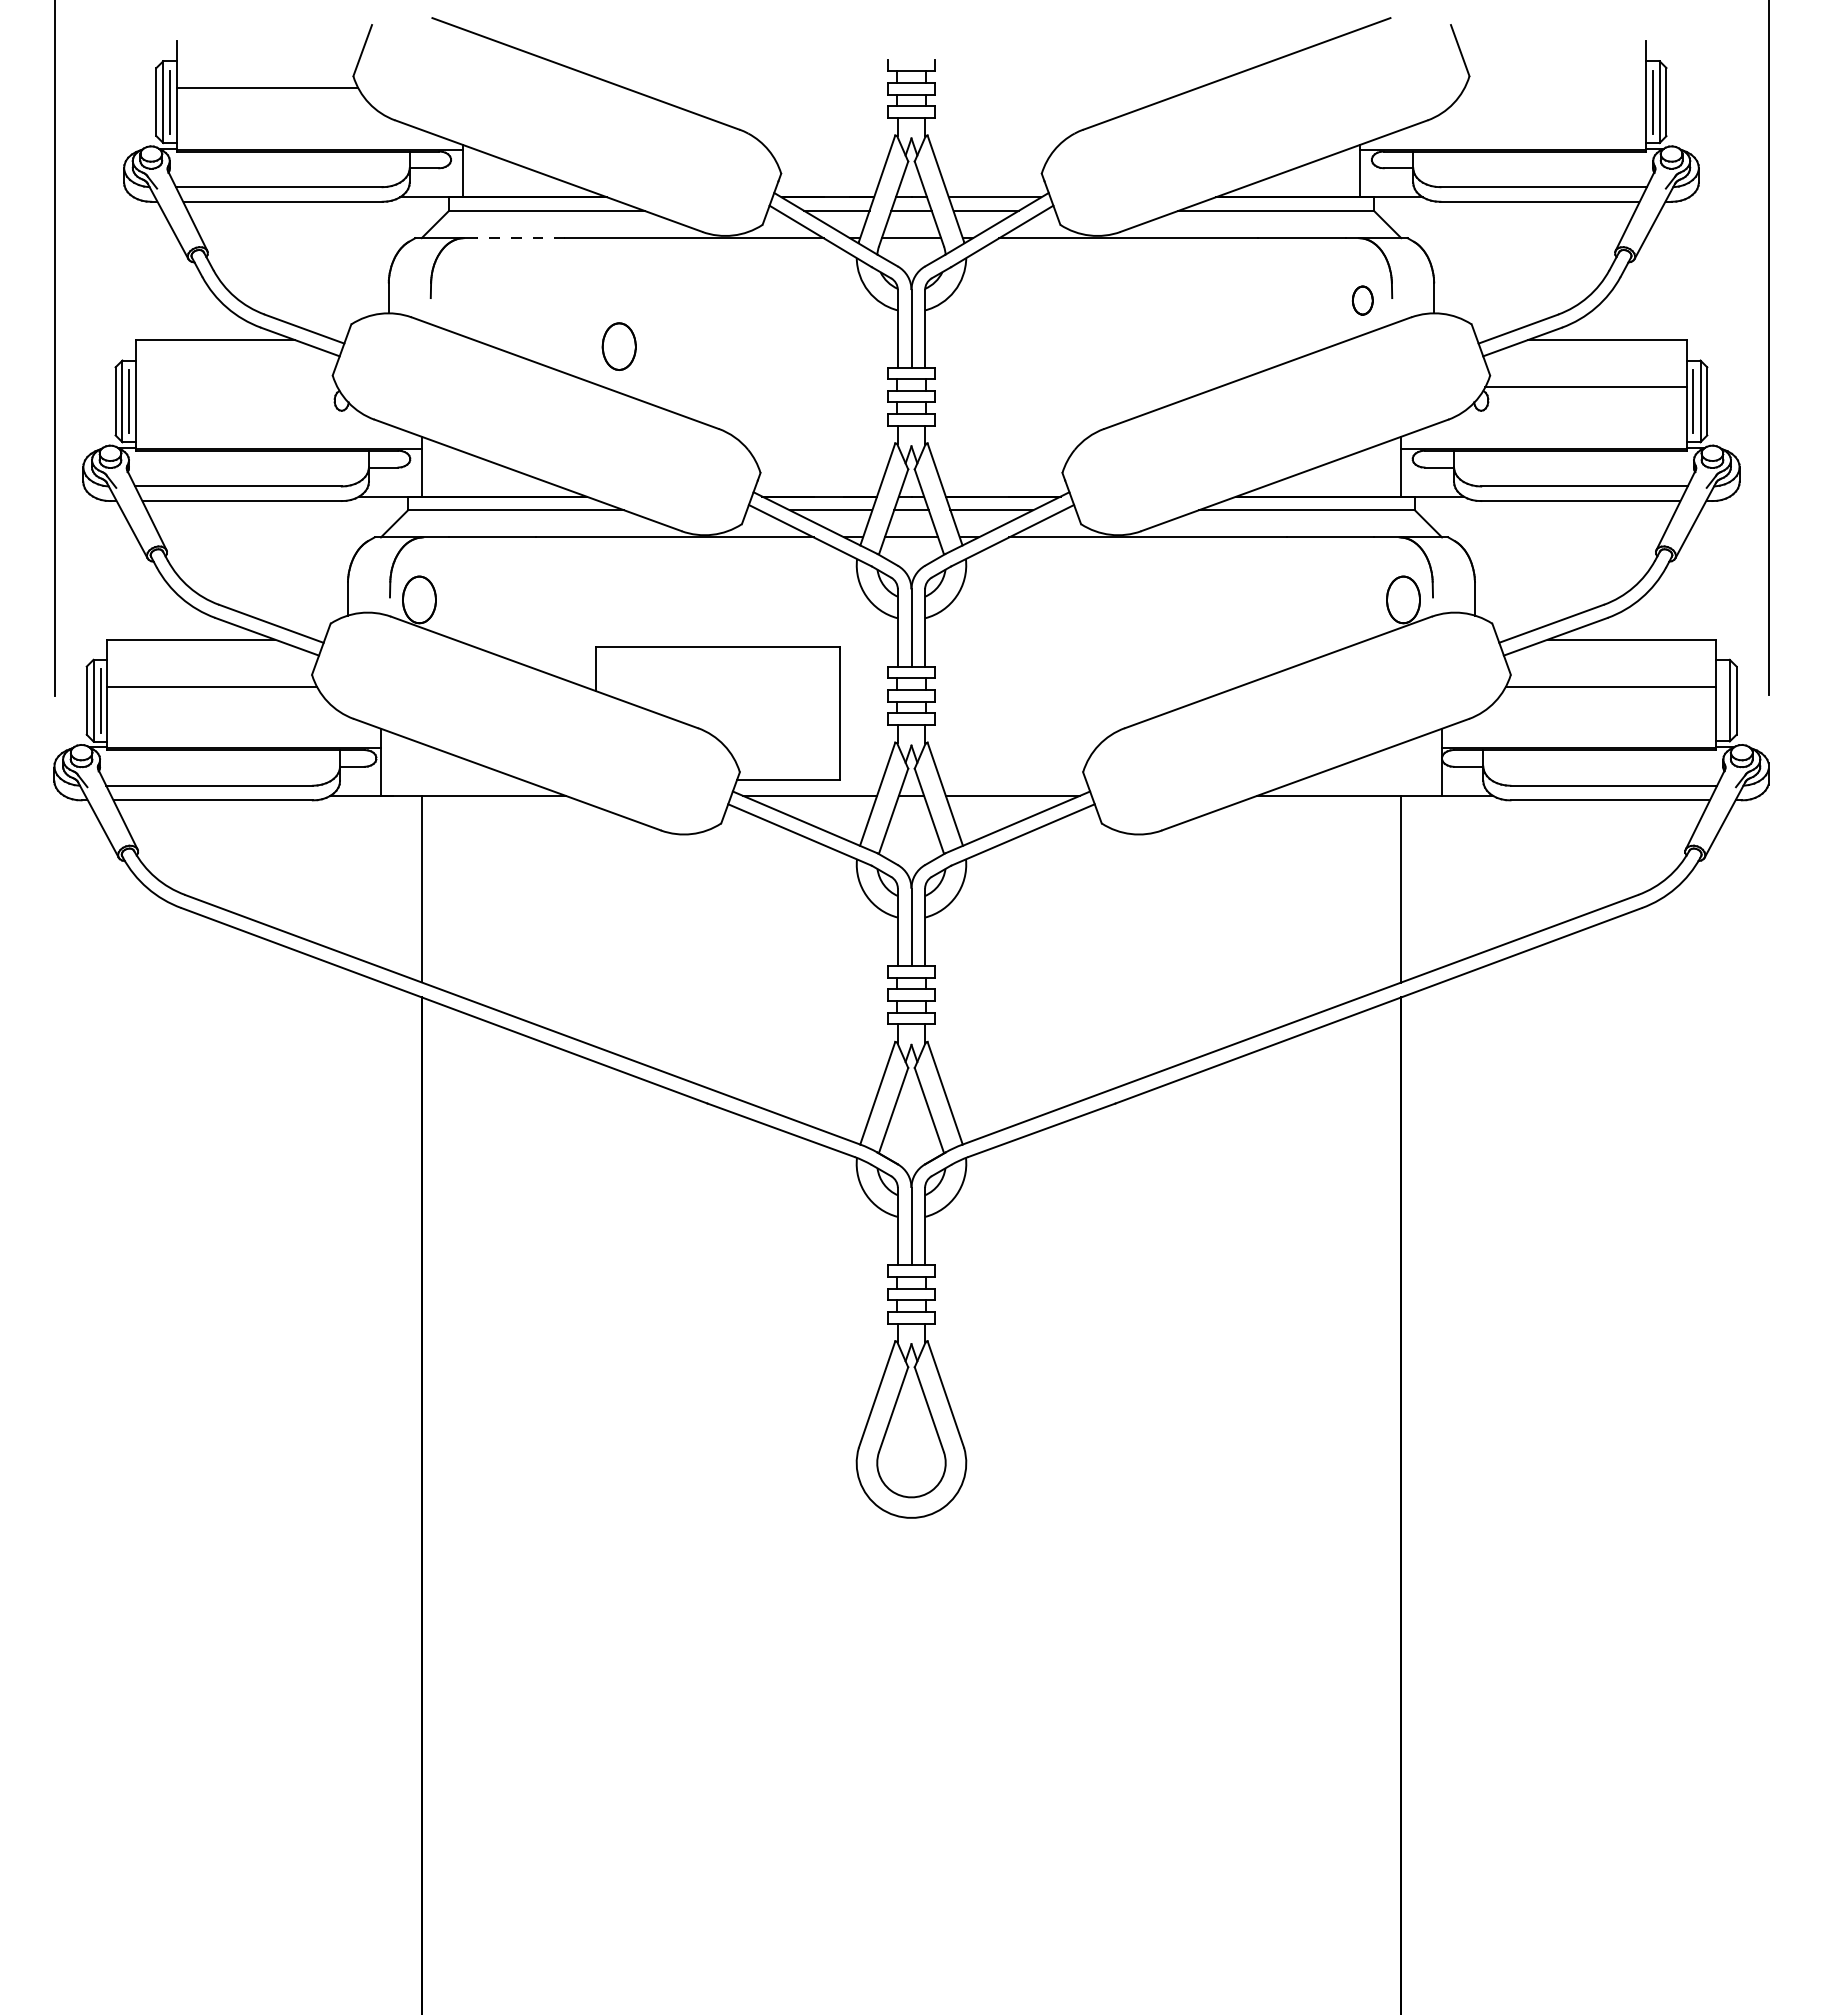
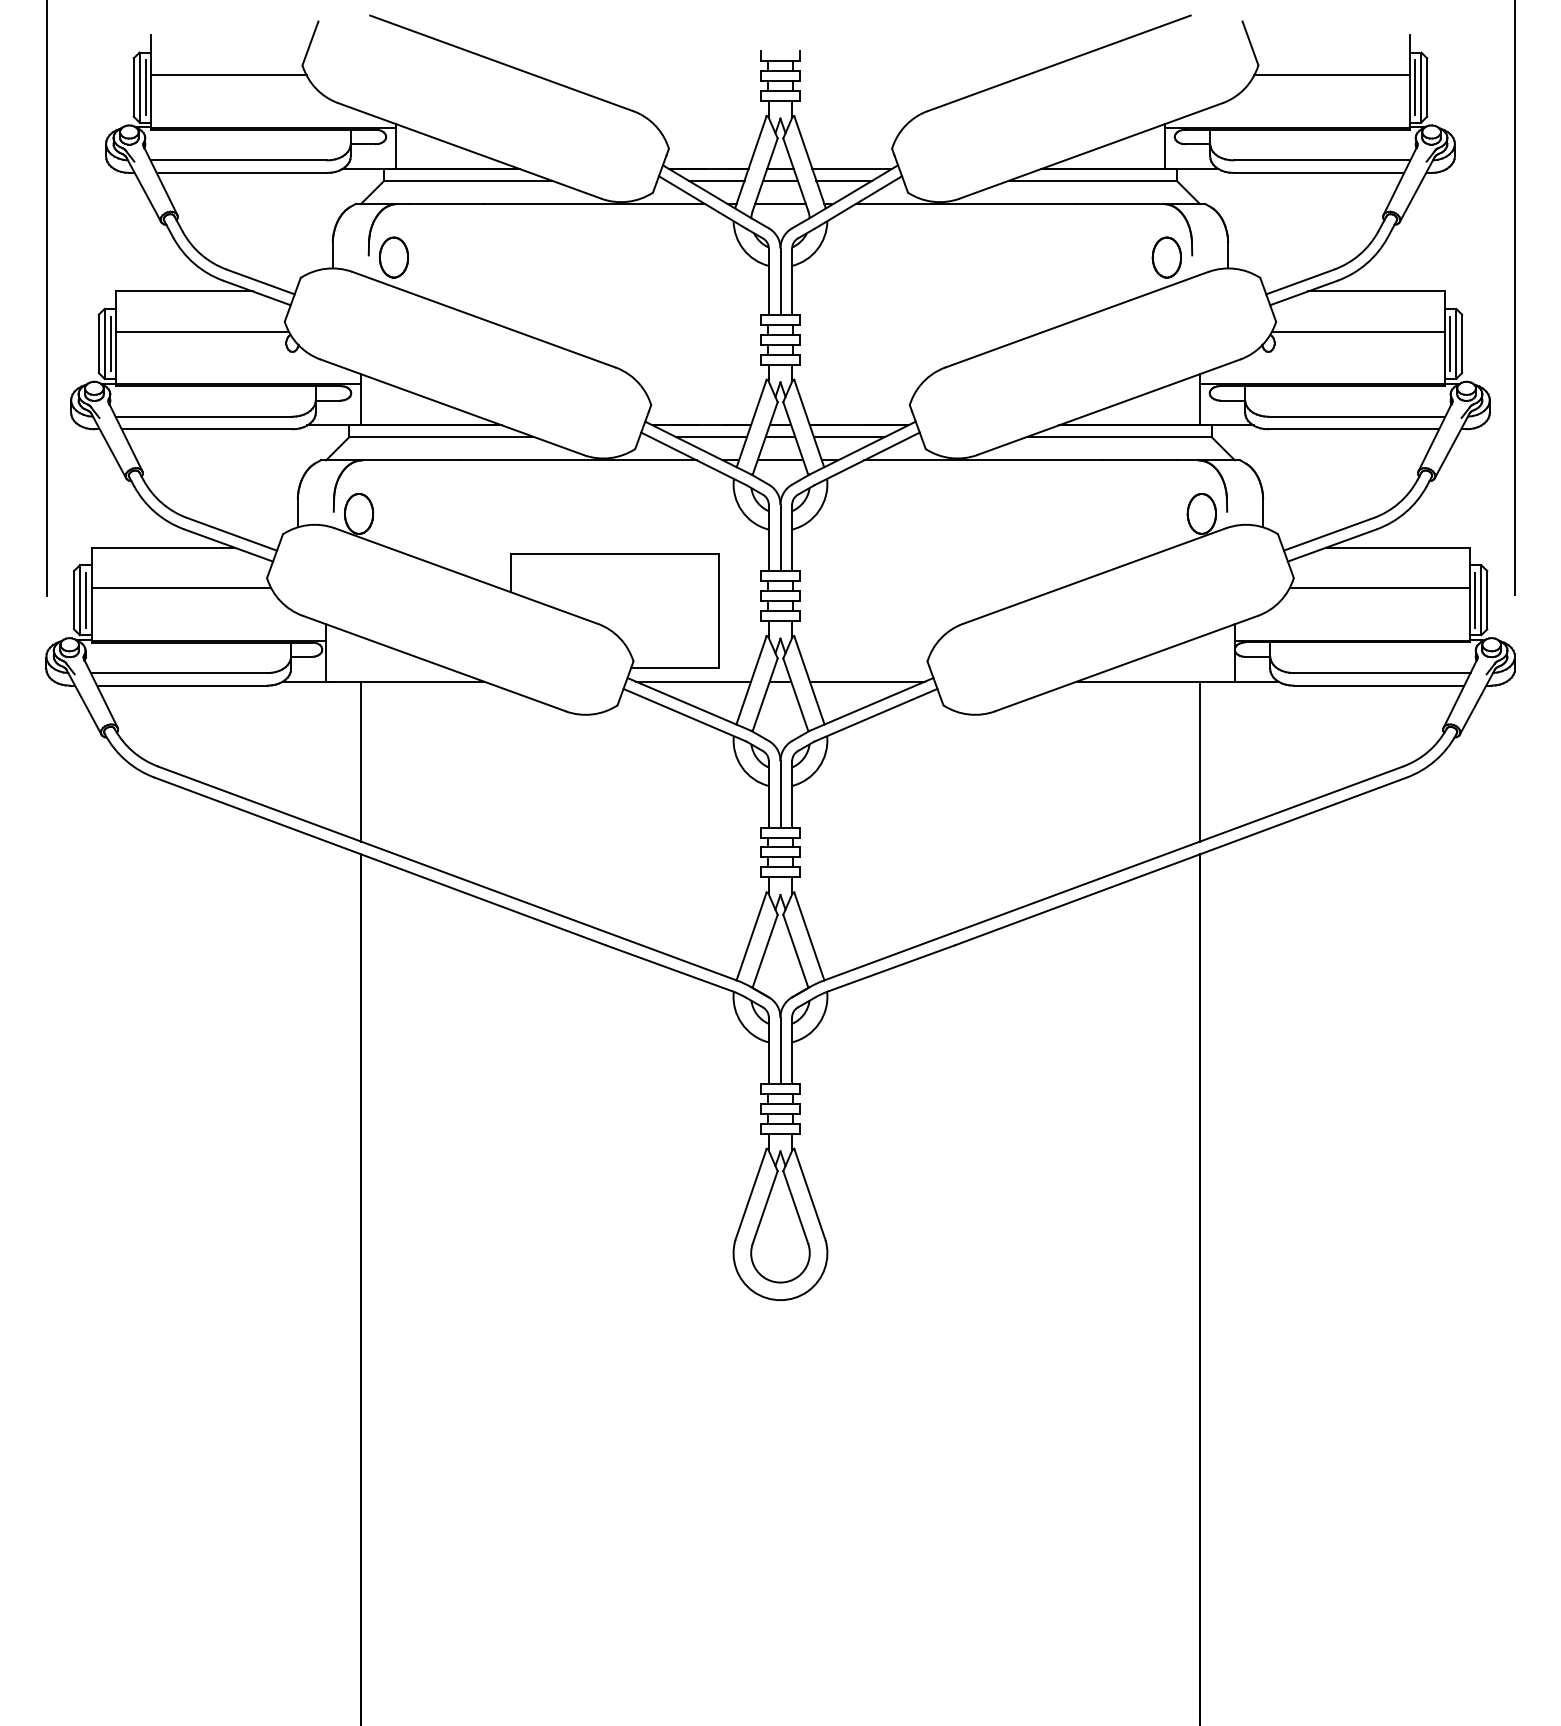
line: (1555, 88) -> (1332, 75), added
line: (521, 238) -> (446, 204), dashed -> solid
part: (1362, 300) -> (1166, 257), size x1.67
part: (618, 346) -> (393, 257), moved
line: (236, 387) -> (202, 331), added
line: (1722, 700) -> (1475, 600), added

